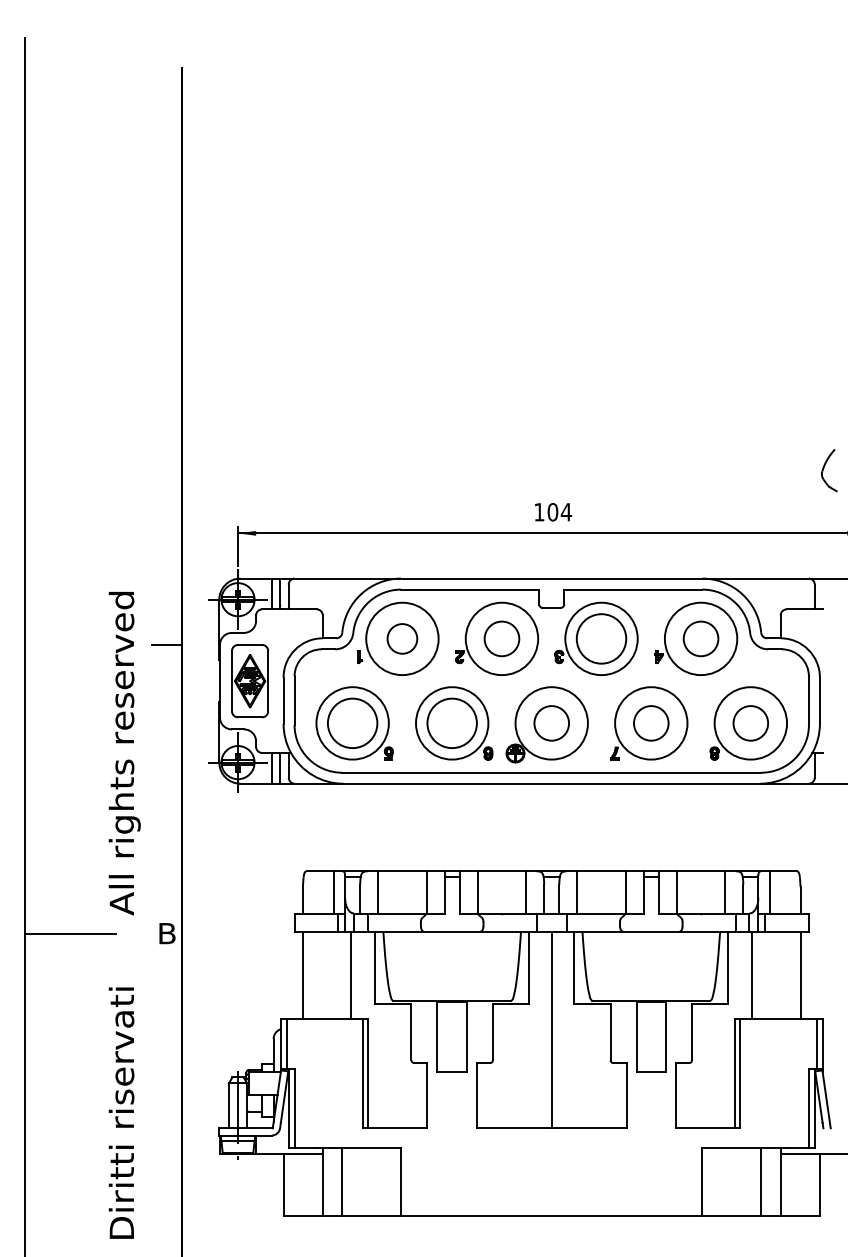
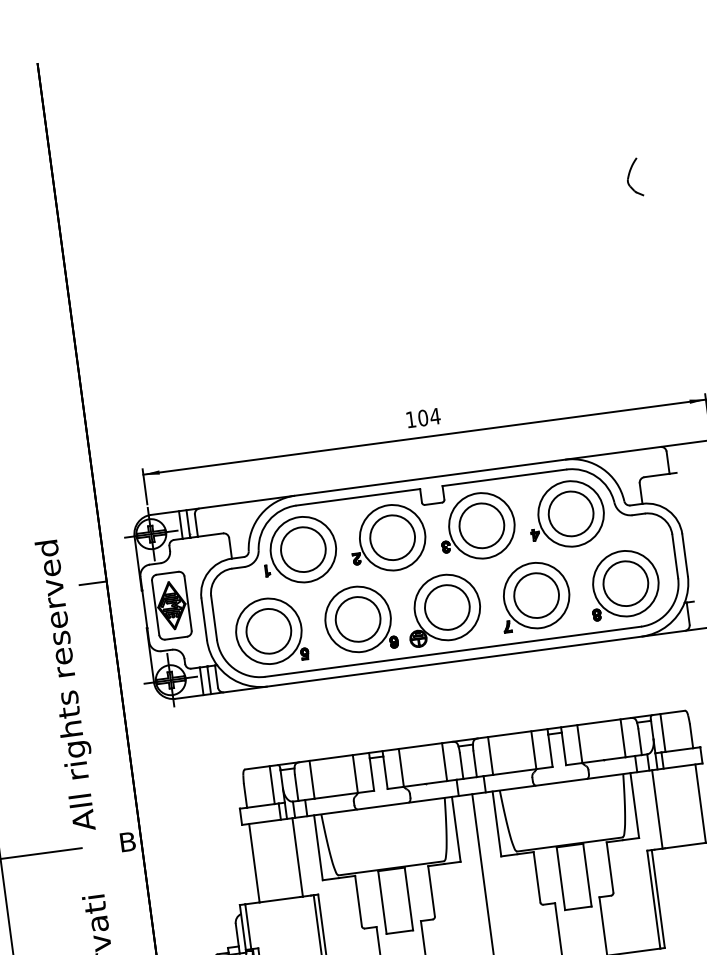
part: (829, 470) -> (634, 177), moved
circle: (402, 638) -> (303, 549), size x1.67
circle: (501, 638) -> (392, 537), size x1.43
circle: (700, 638) -> (570, 513), size x1.43
circle: (551, 723) -> (447, 607), size x1.43
circle: (651, 723) -> (536, 595), size x1.43
circle: (750, 723) -> (625, 583), size x1.43

